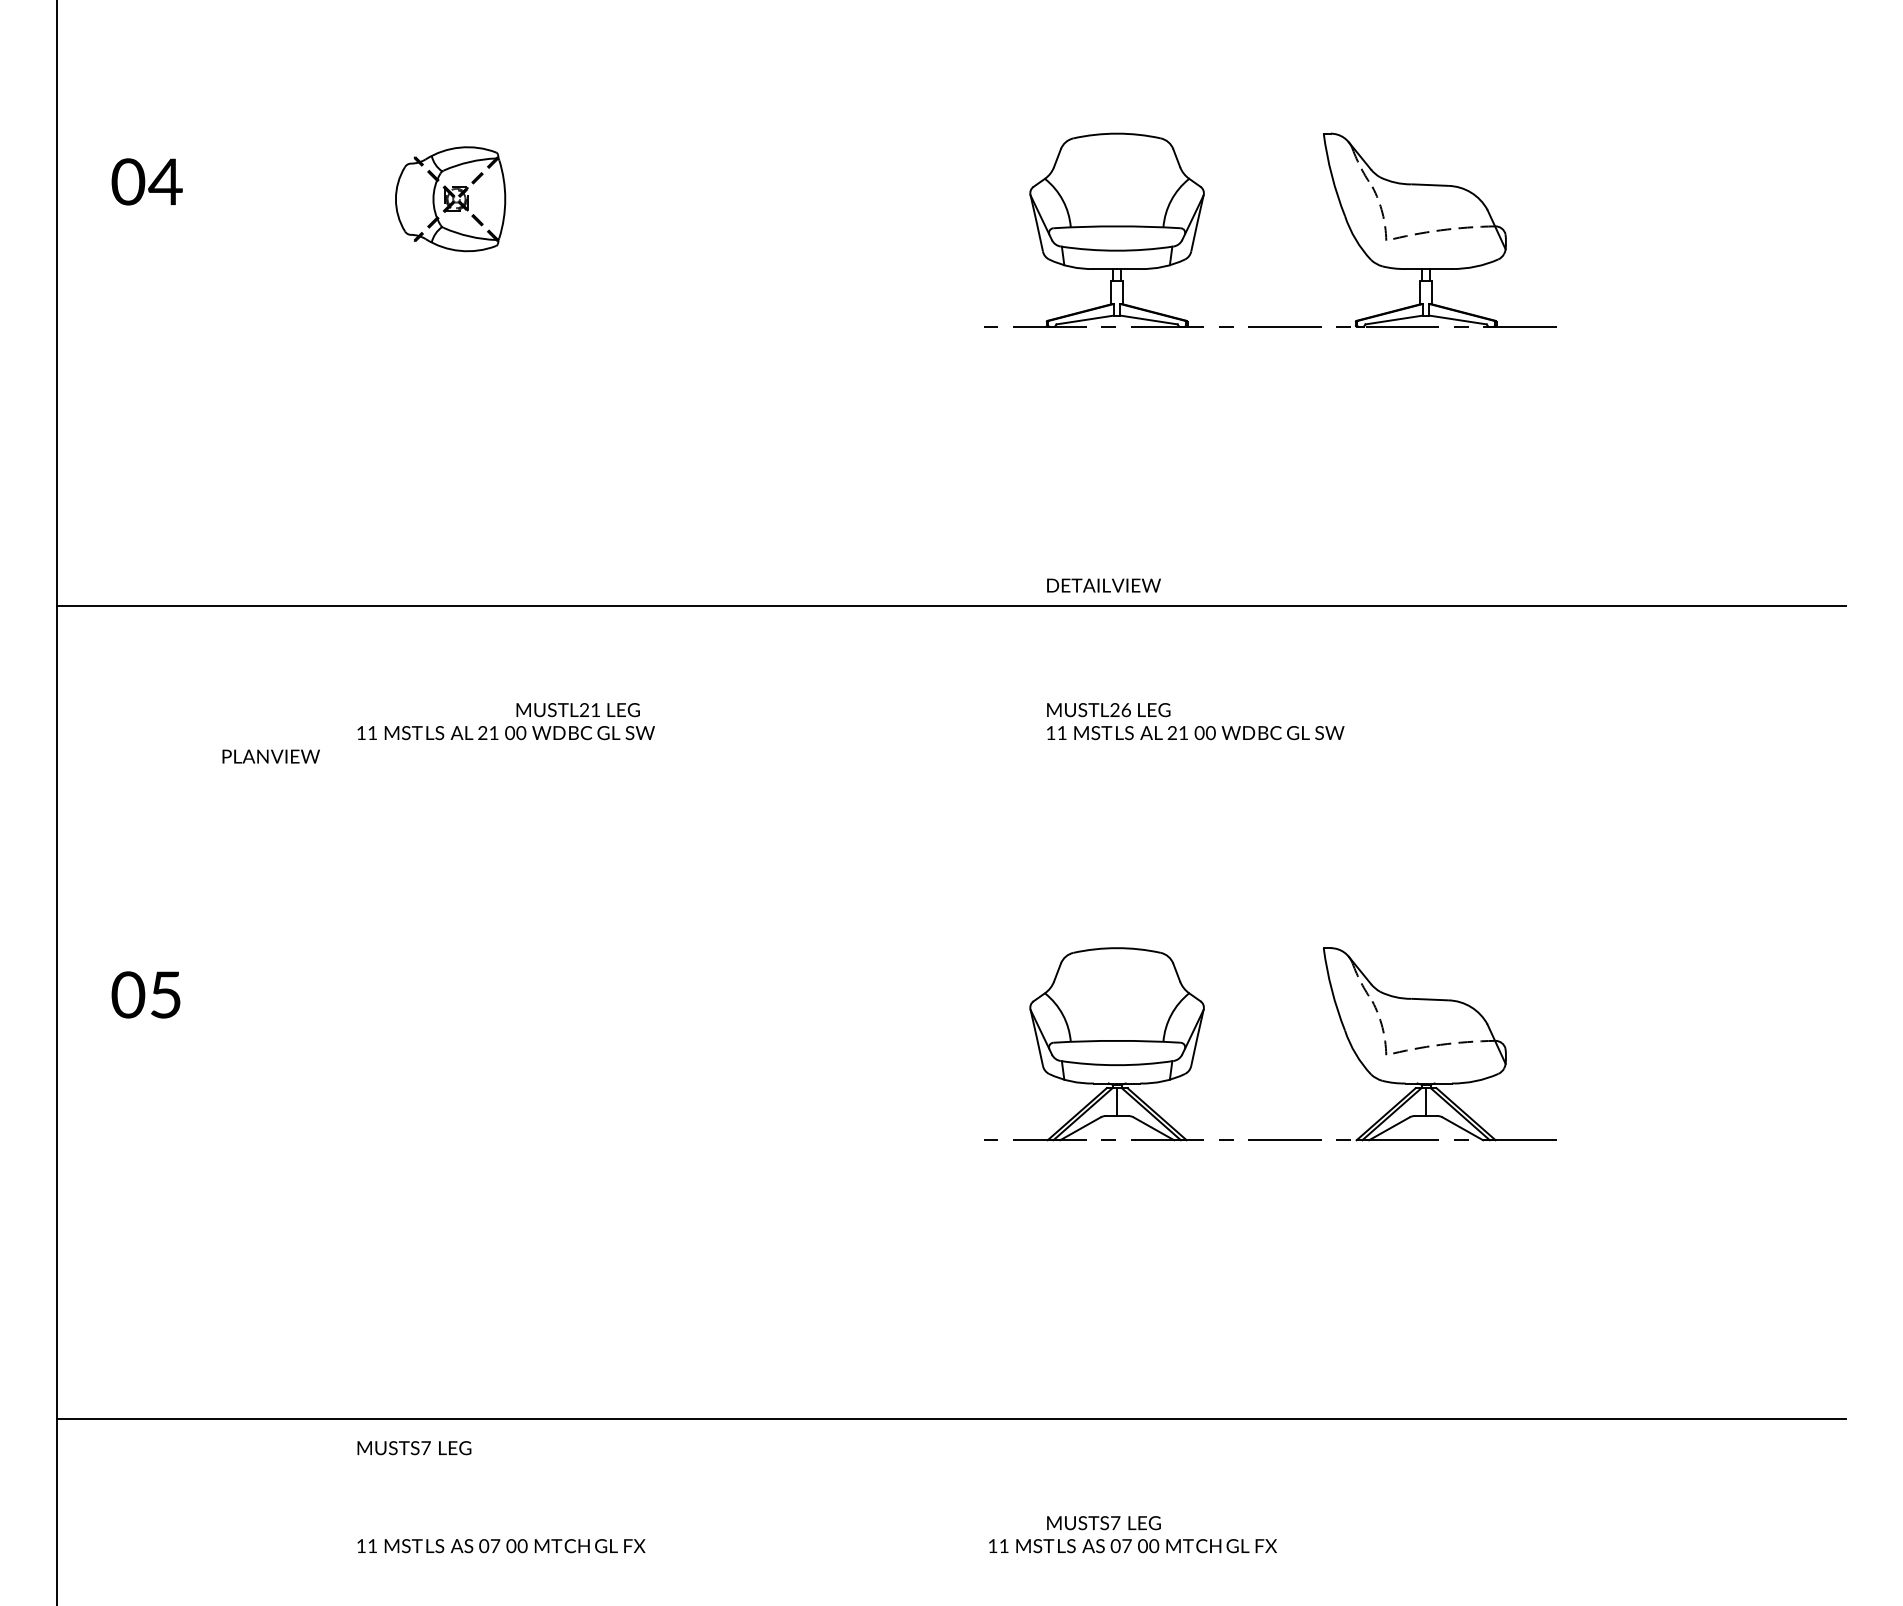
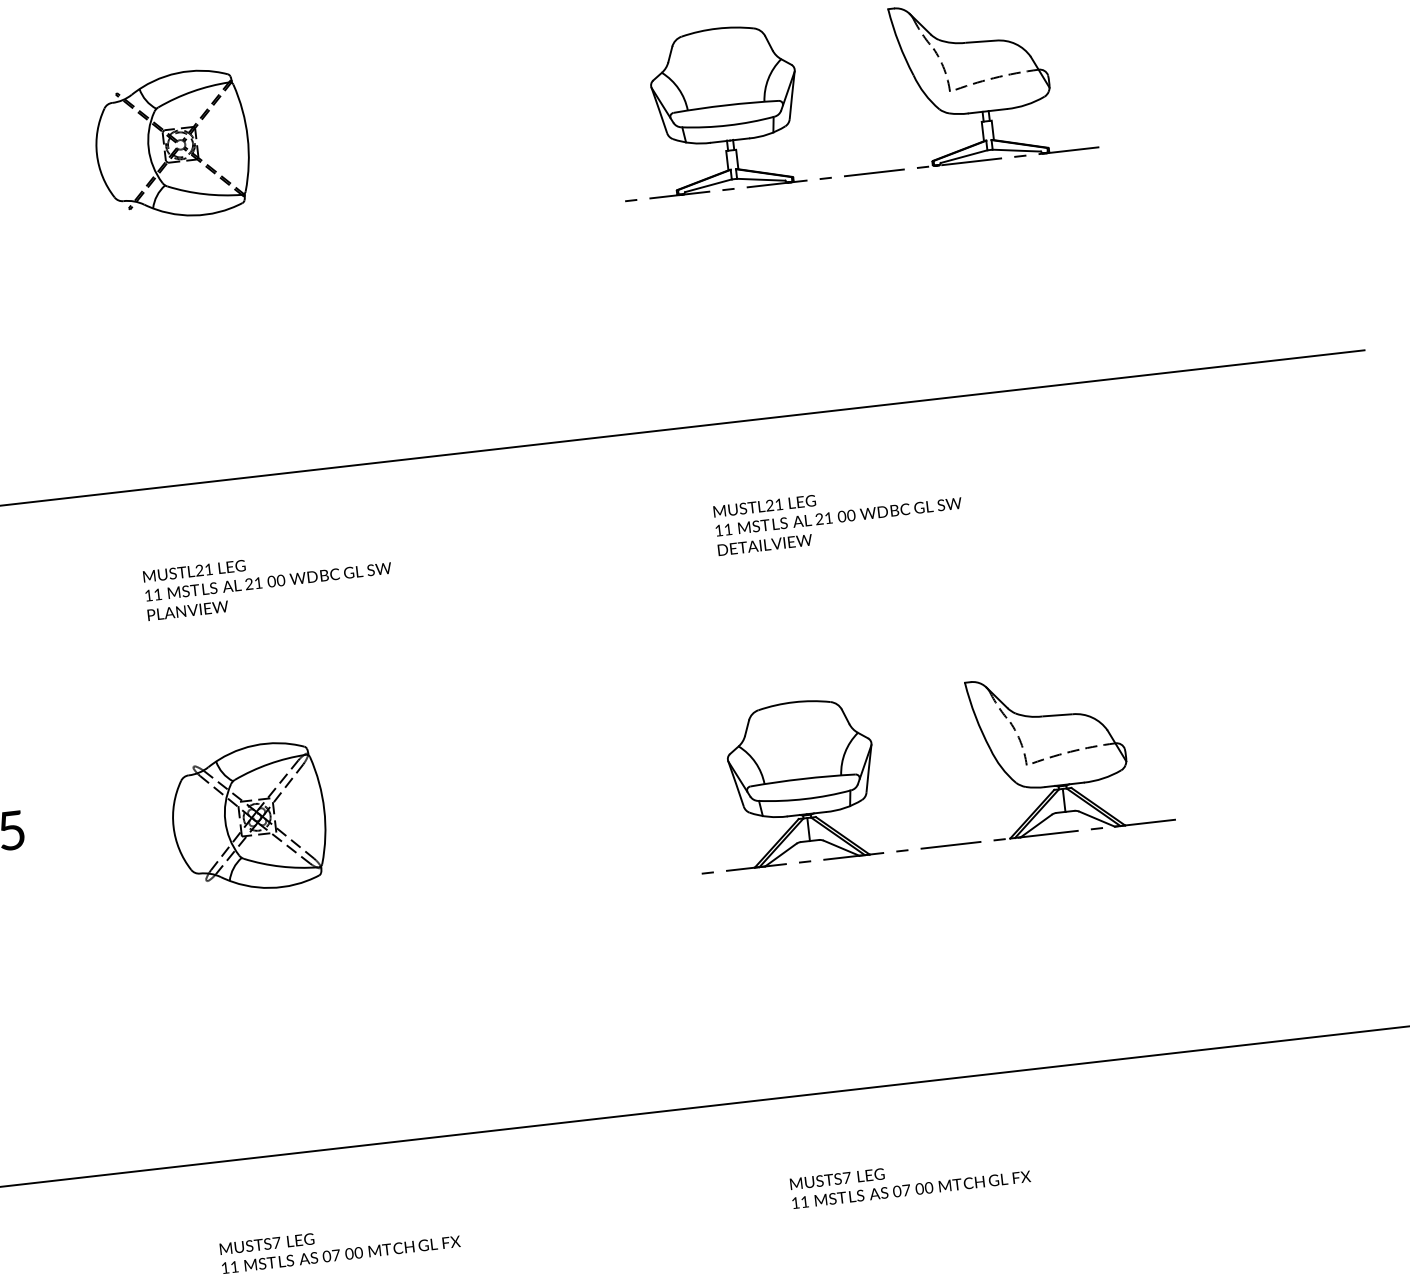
part: (450, 198) -> (172, 145), size x1.67
text: (1103, 585) -> (764, 545), moved
text: (577, 710) -> (193, 571), moved
text: (1125, 710) -> (778, 504), L26 -> L21
text: (270, 756) -> (187, 610), moved
part: (450, 1011) -> (248, 817), added
text: (414, 1448) -> (267, 1244), moved
text: (1132, 1546) -> (911, 1190), moved

